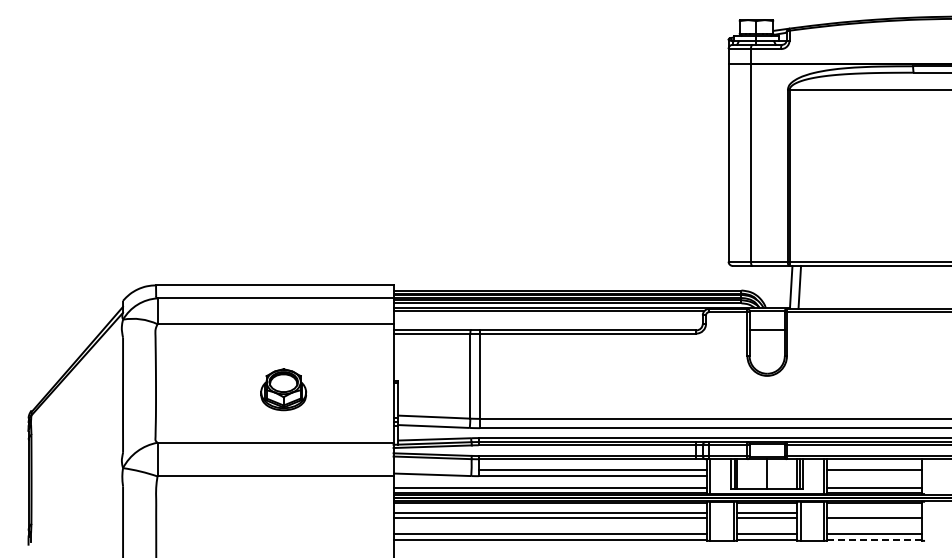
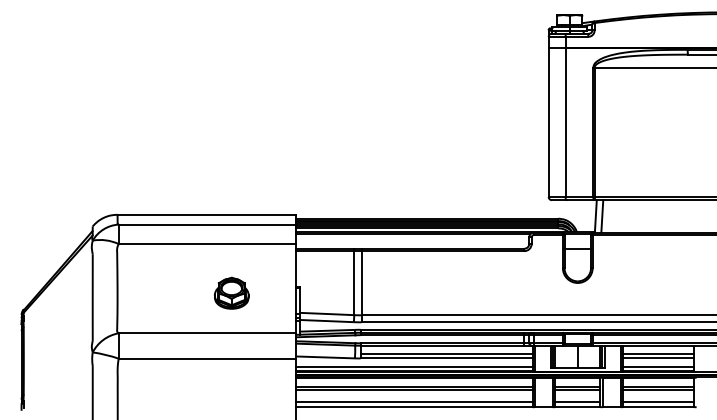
part: (283, 389) -> (231, 293), moved
line: (874, 476) -> (658, 358), added
line: (874, 513) -> (658, 386), added
line: (874, 540) -> (658, 406), dashed -> solid

